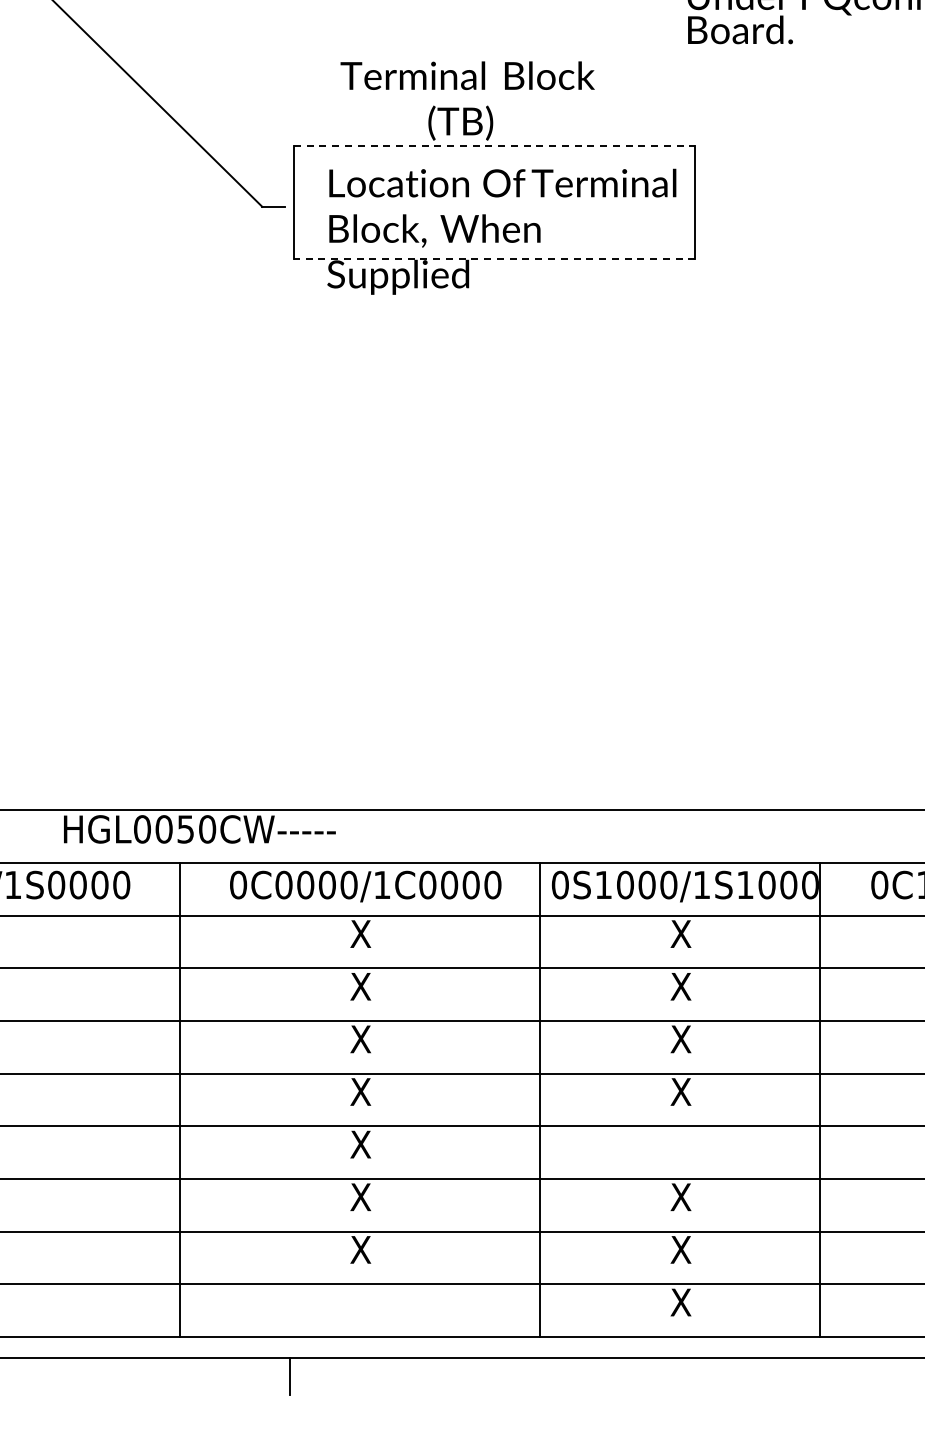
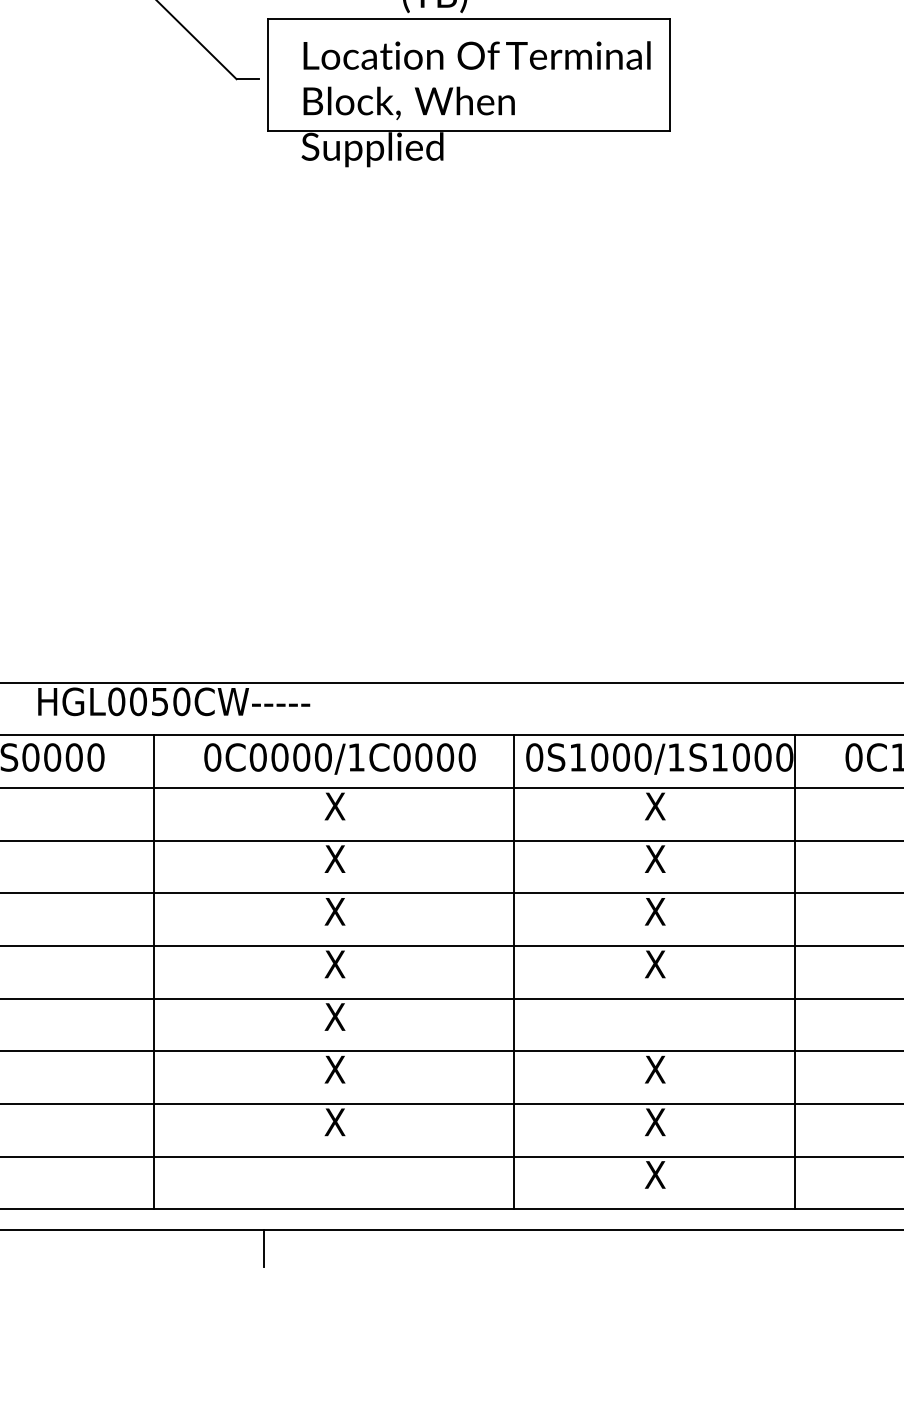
line: (494, 146) -> (468, 18), dashed -> solid
line: (494, 258) -> (468, 130), dashed -> solid

